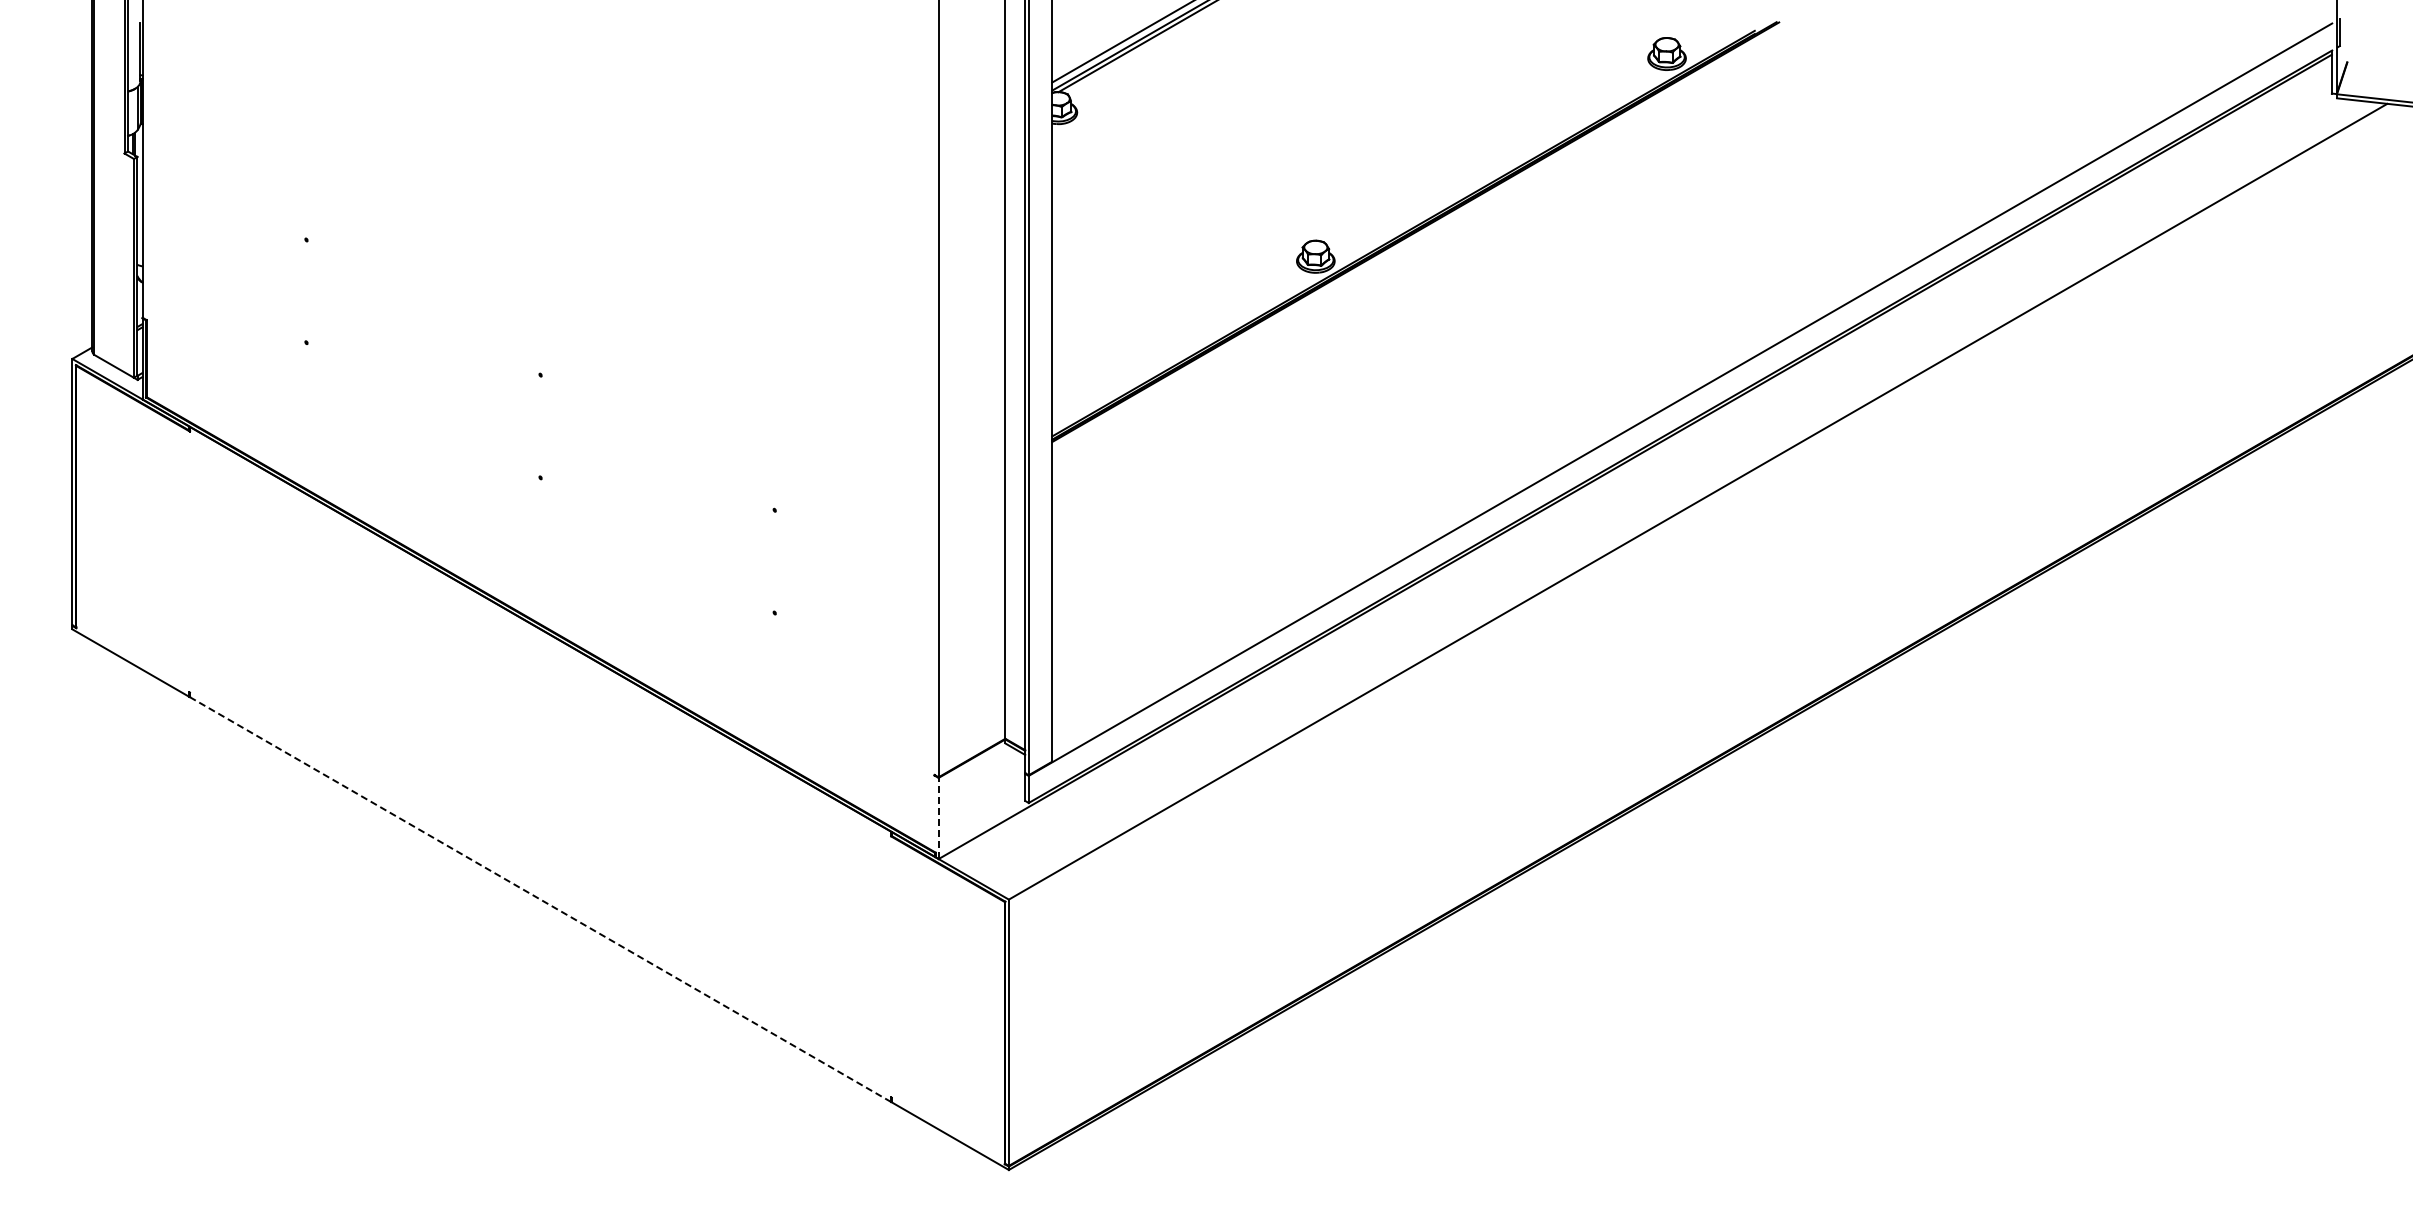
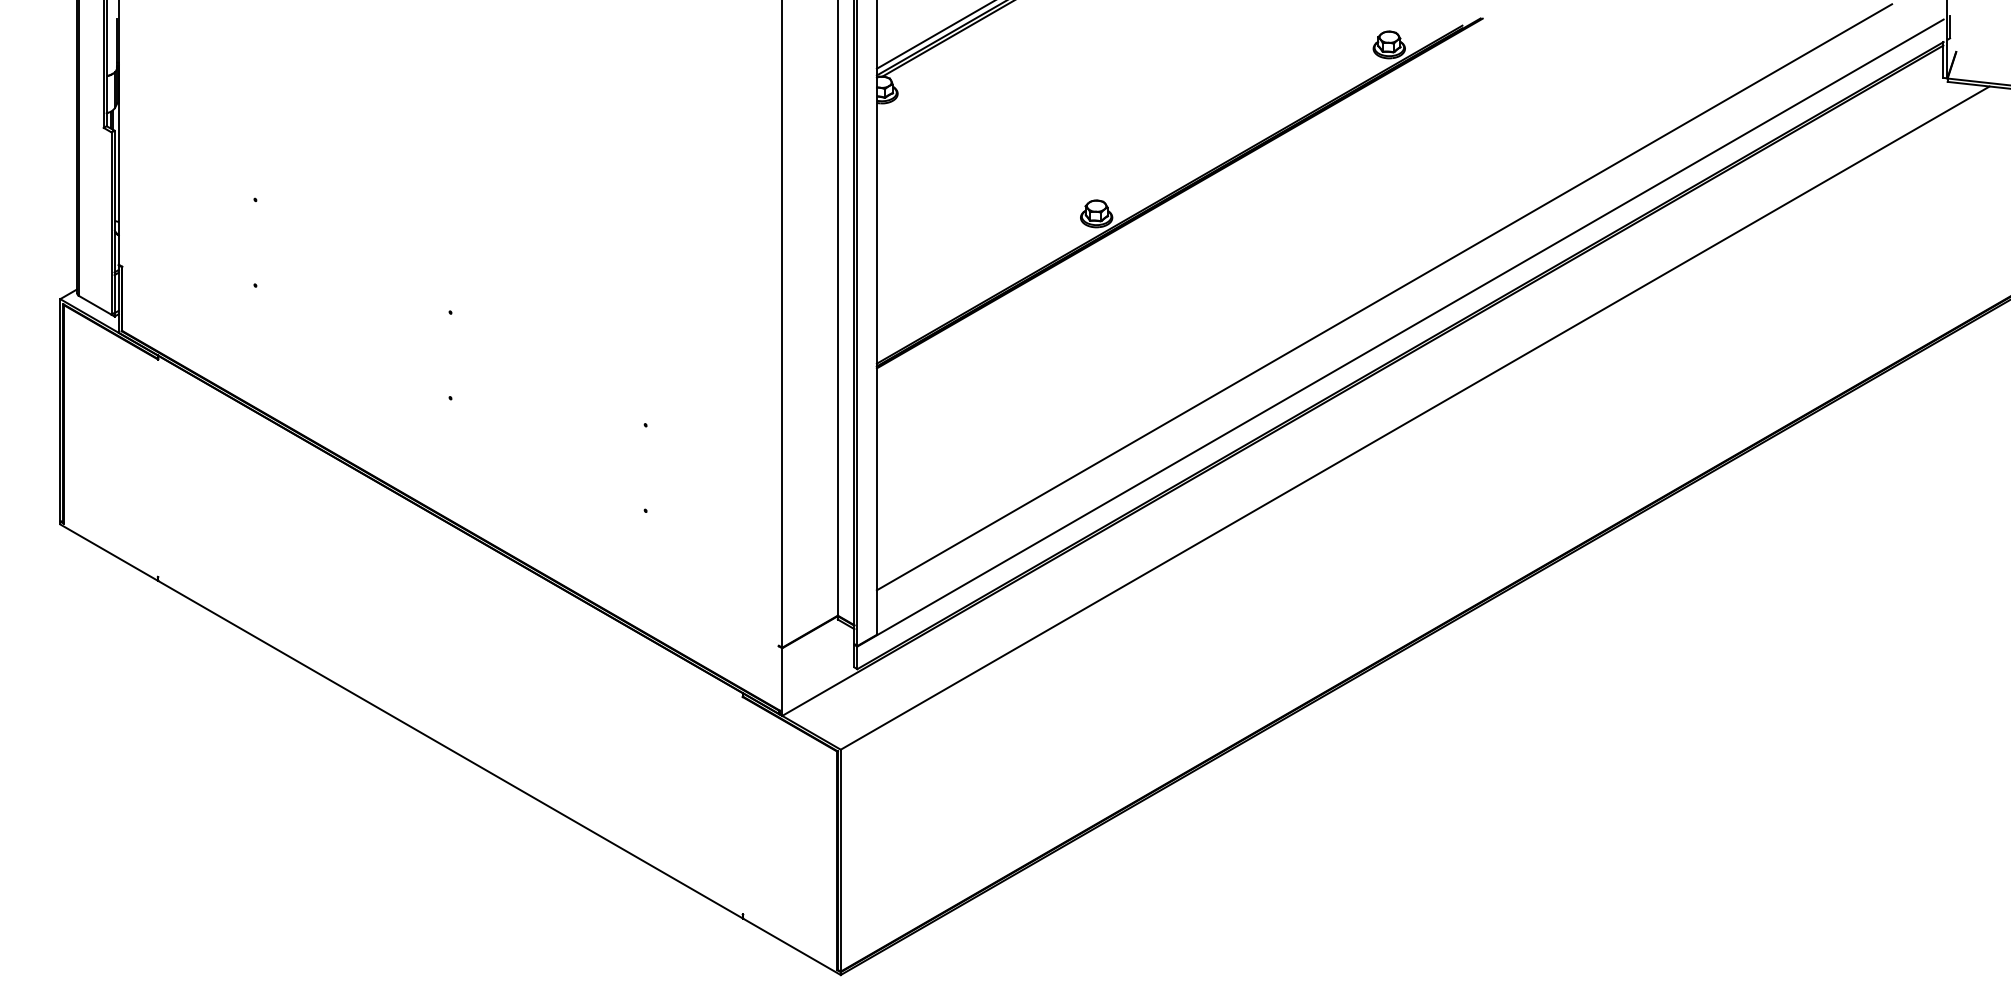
line: (1661, 356) -> (1384, 297), added
line: (938, 818) -> (782, 682), dashed -> solid
line: (540, 899) -> (450, 749), dashed -> solid

